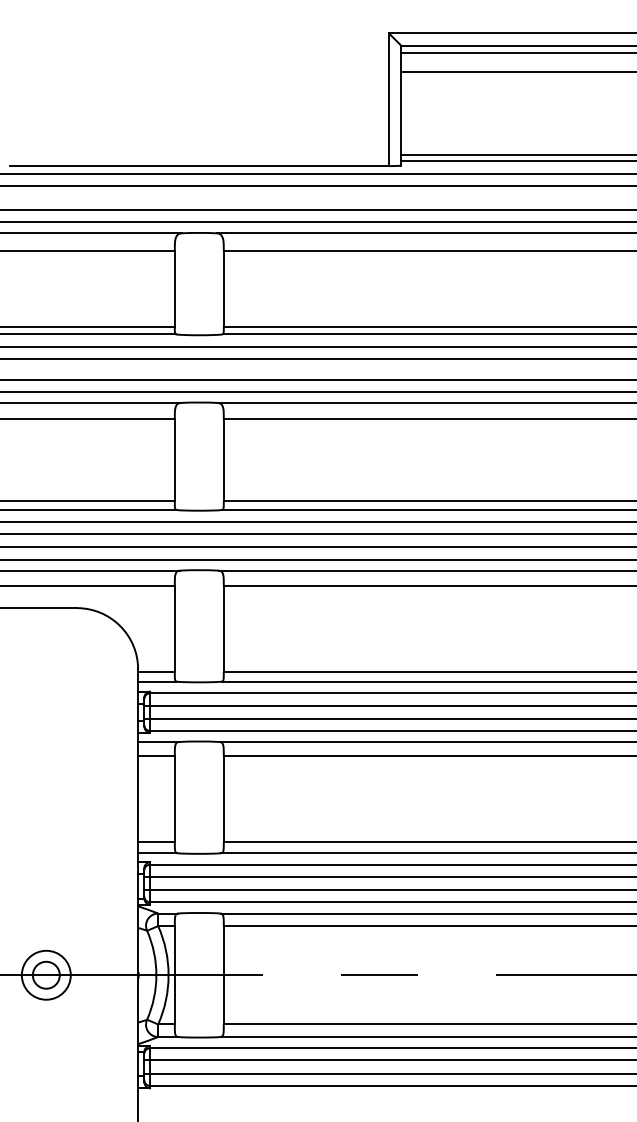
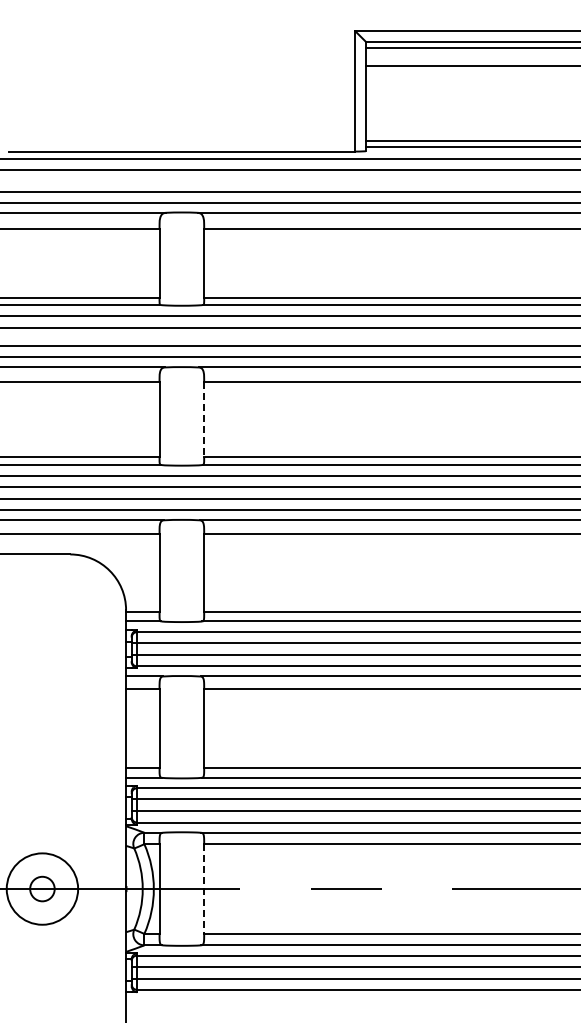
line: (224, 461) -> (204, 420), solid -> dashed
circle: (46, 974) -> (42, 888), size x1.6
line: (224, 975) -> (204, 889), solid -> dashed

